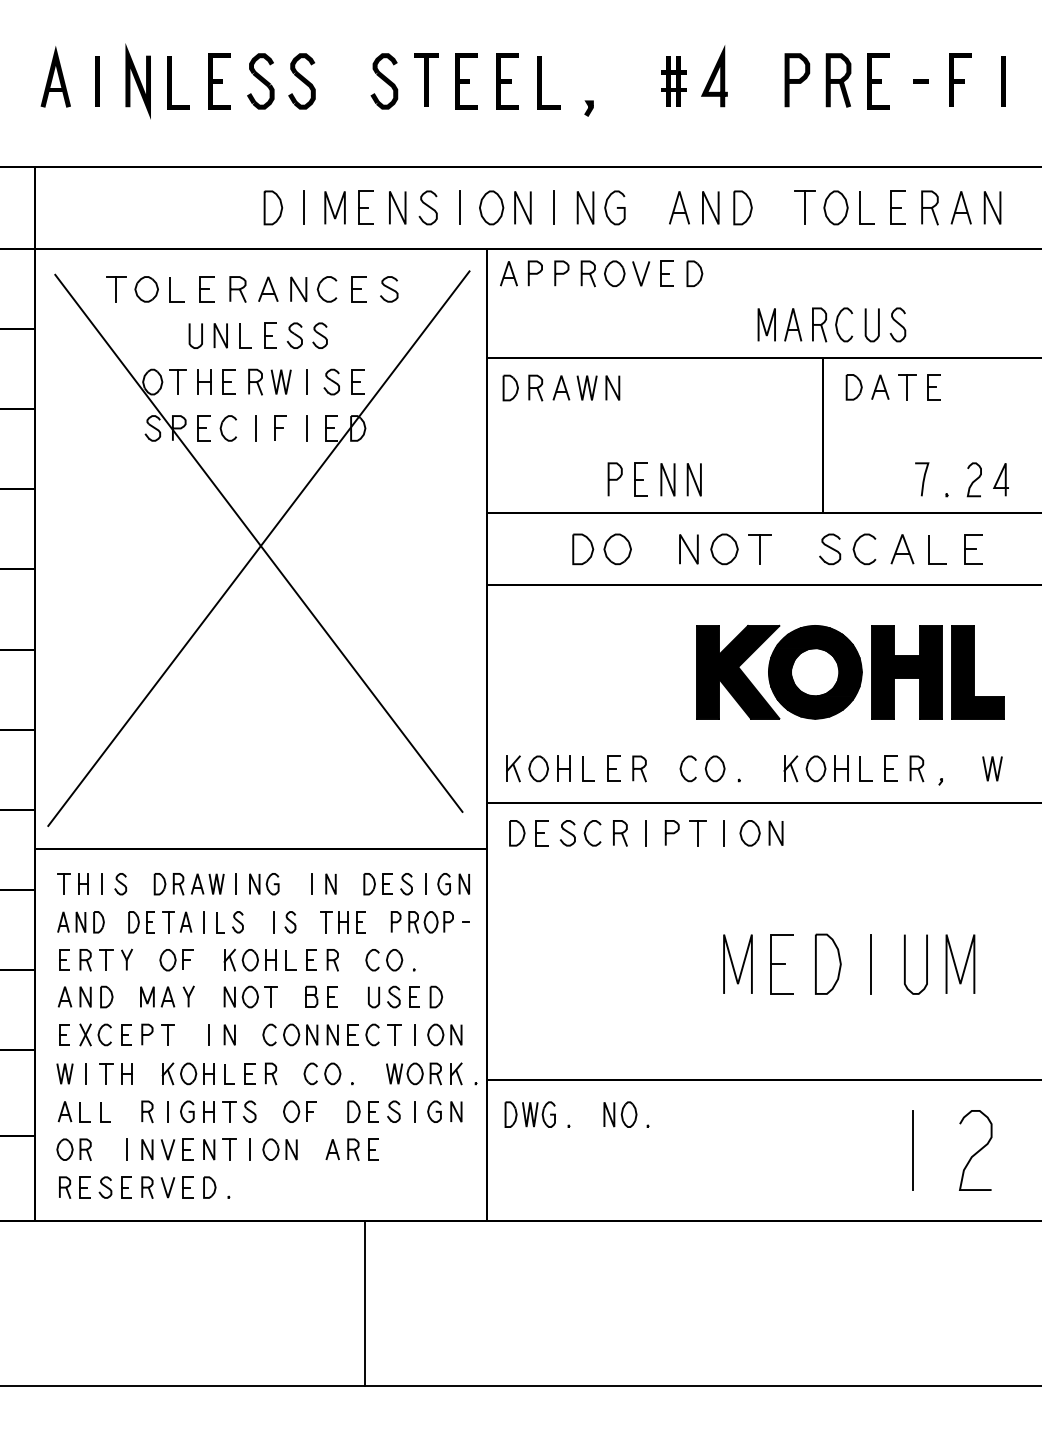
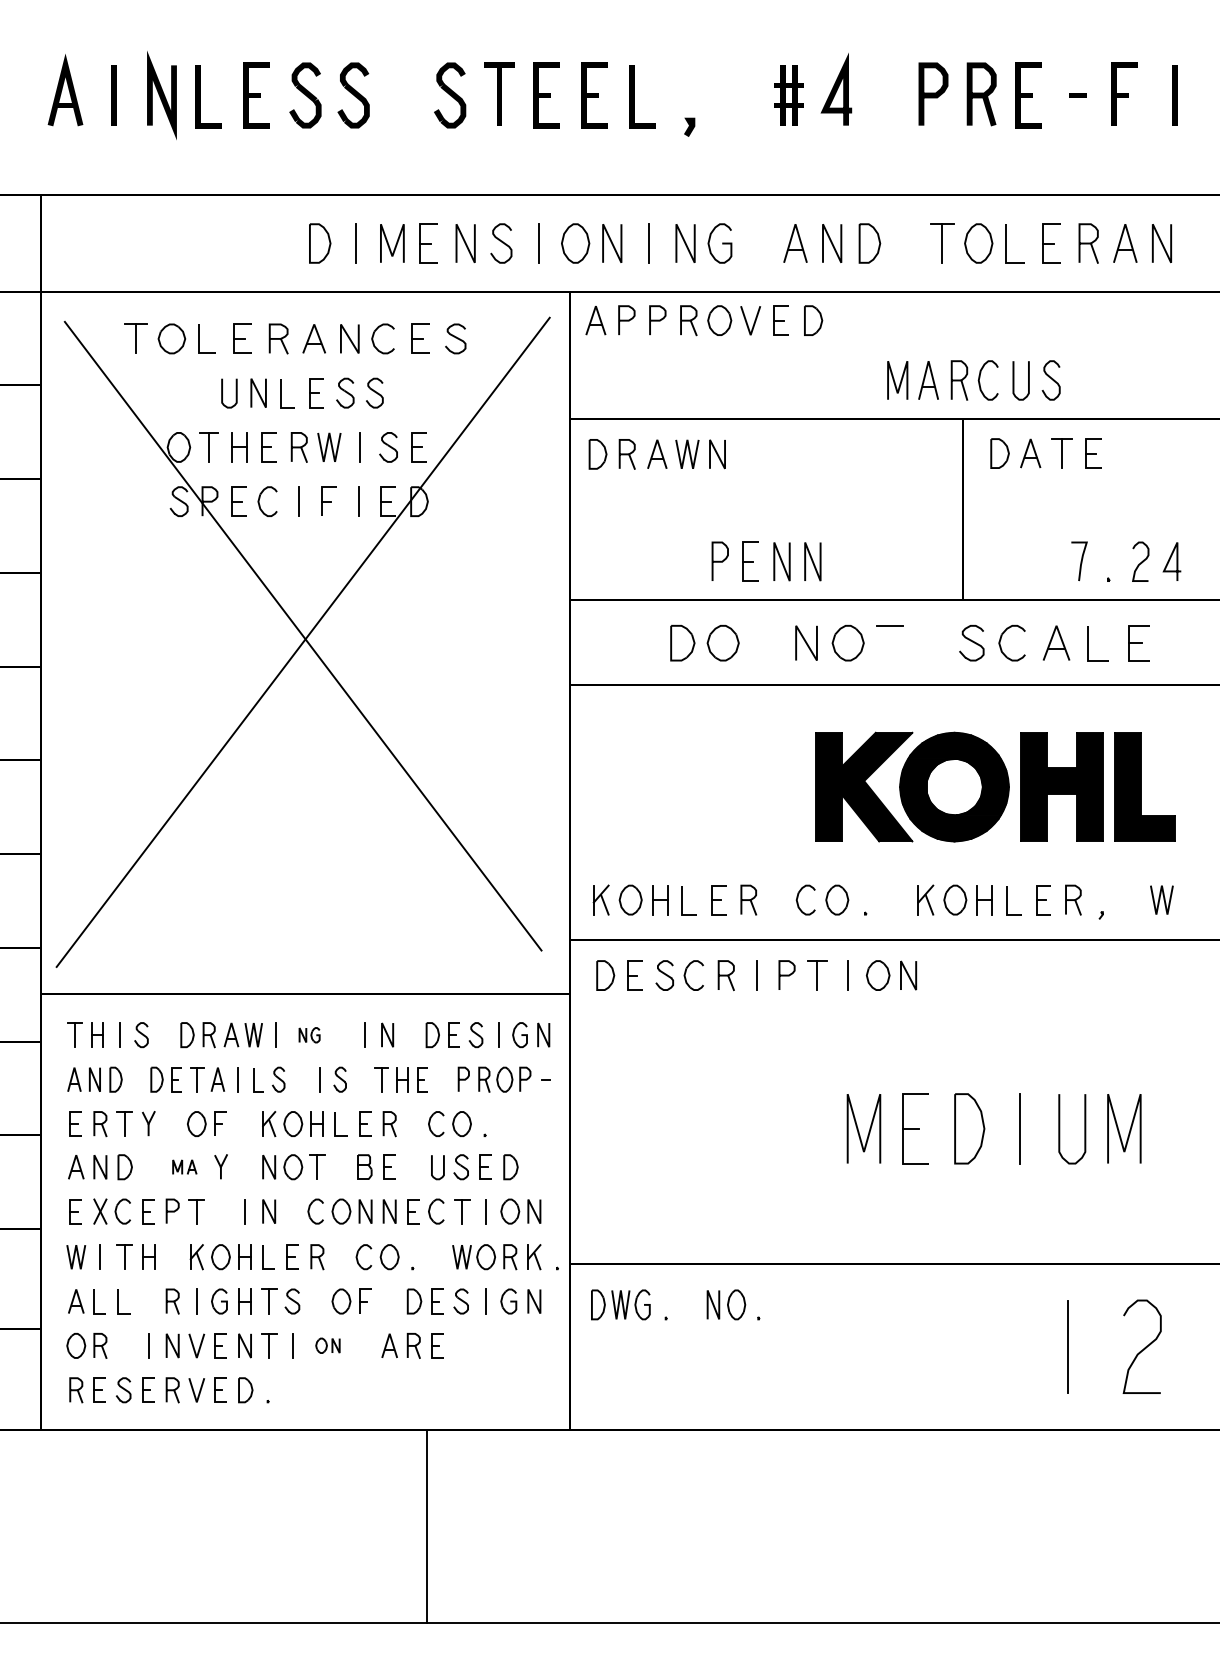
line: (760, 549) -> (890, 643), removed
part: (264, 884) -> (309, 1035), size x0.6
part: (157, 996) -> (184, 1166), size x0.6
part: (279, 1149) -> (327, 1345), size x0.6

